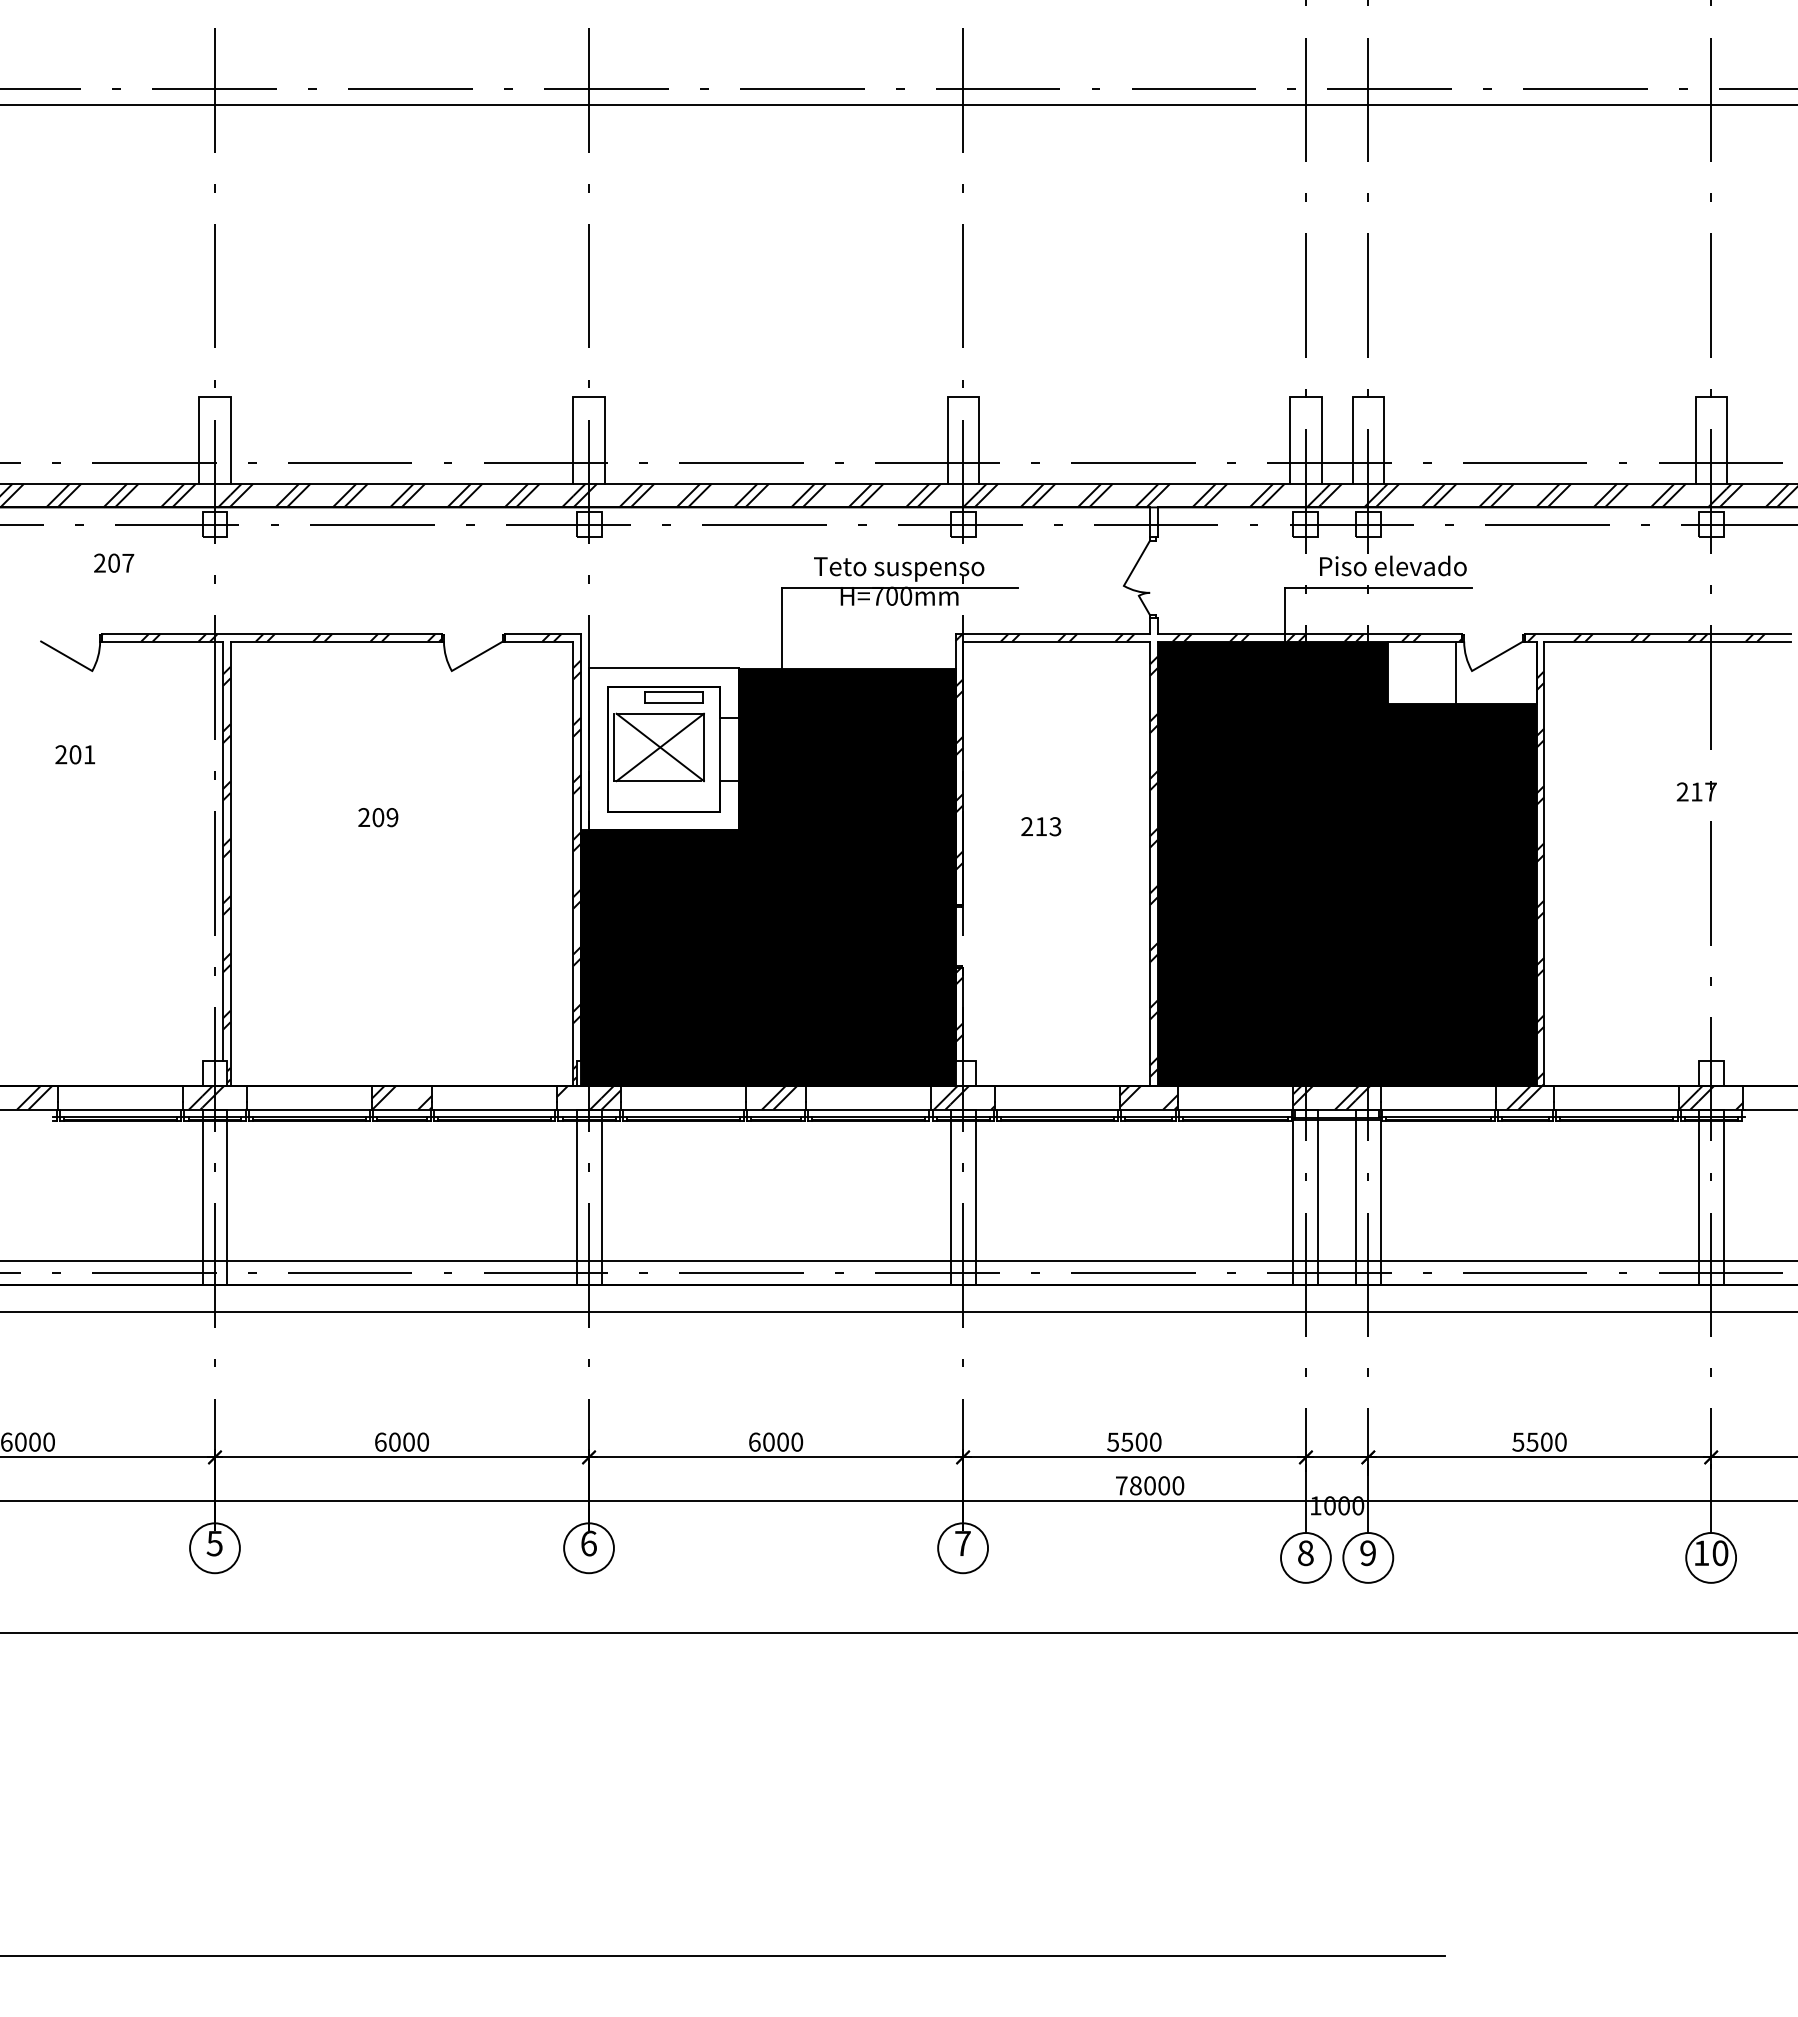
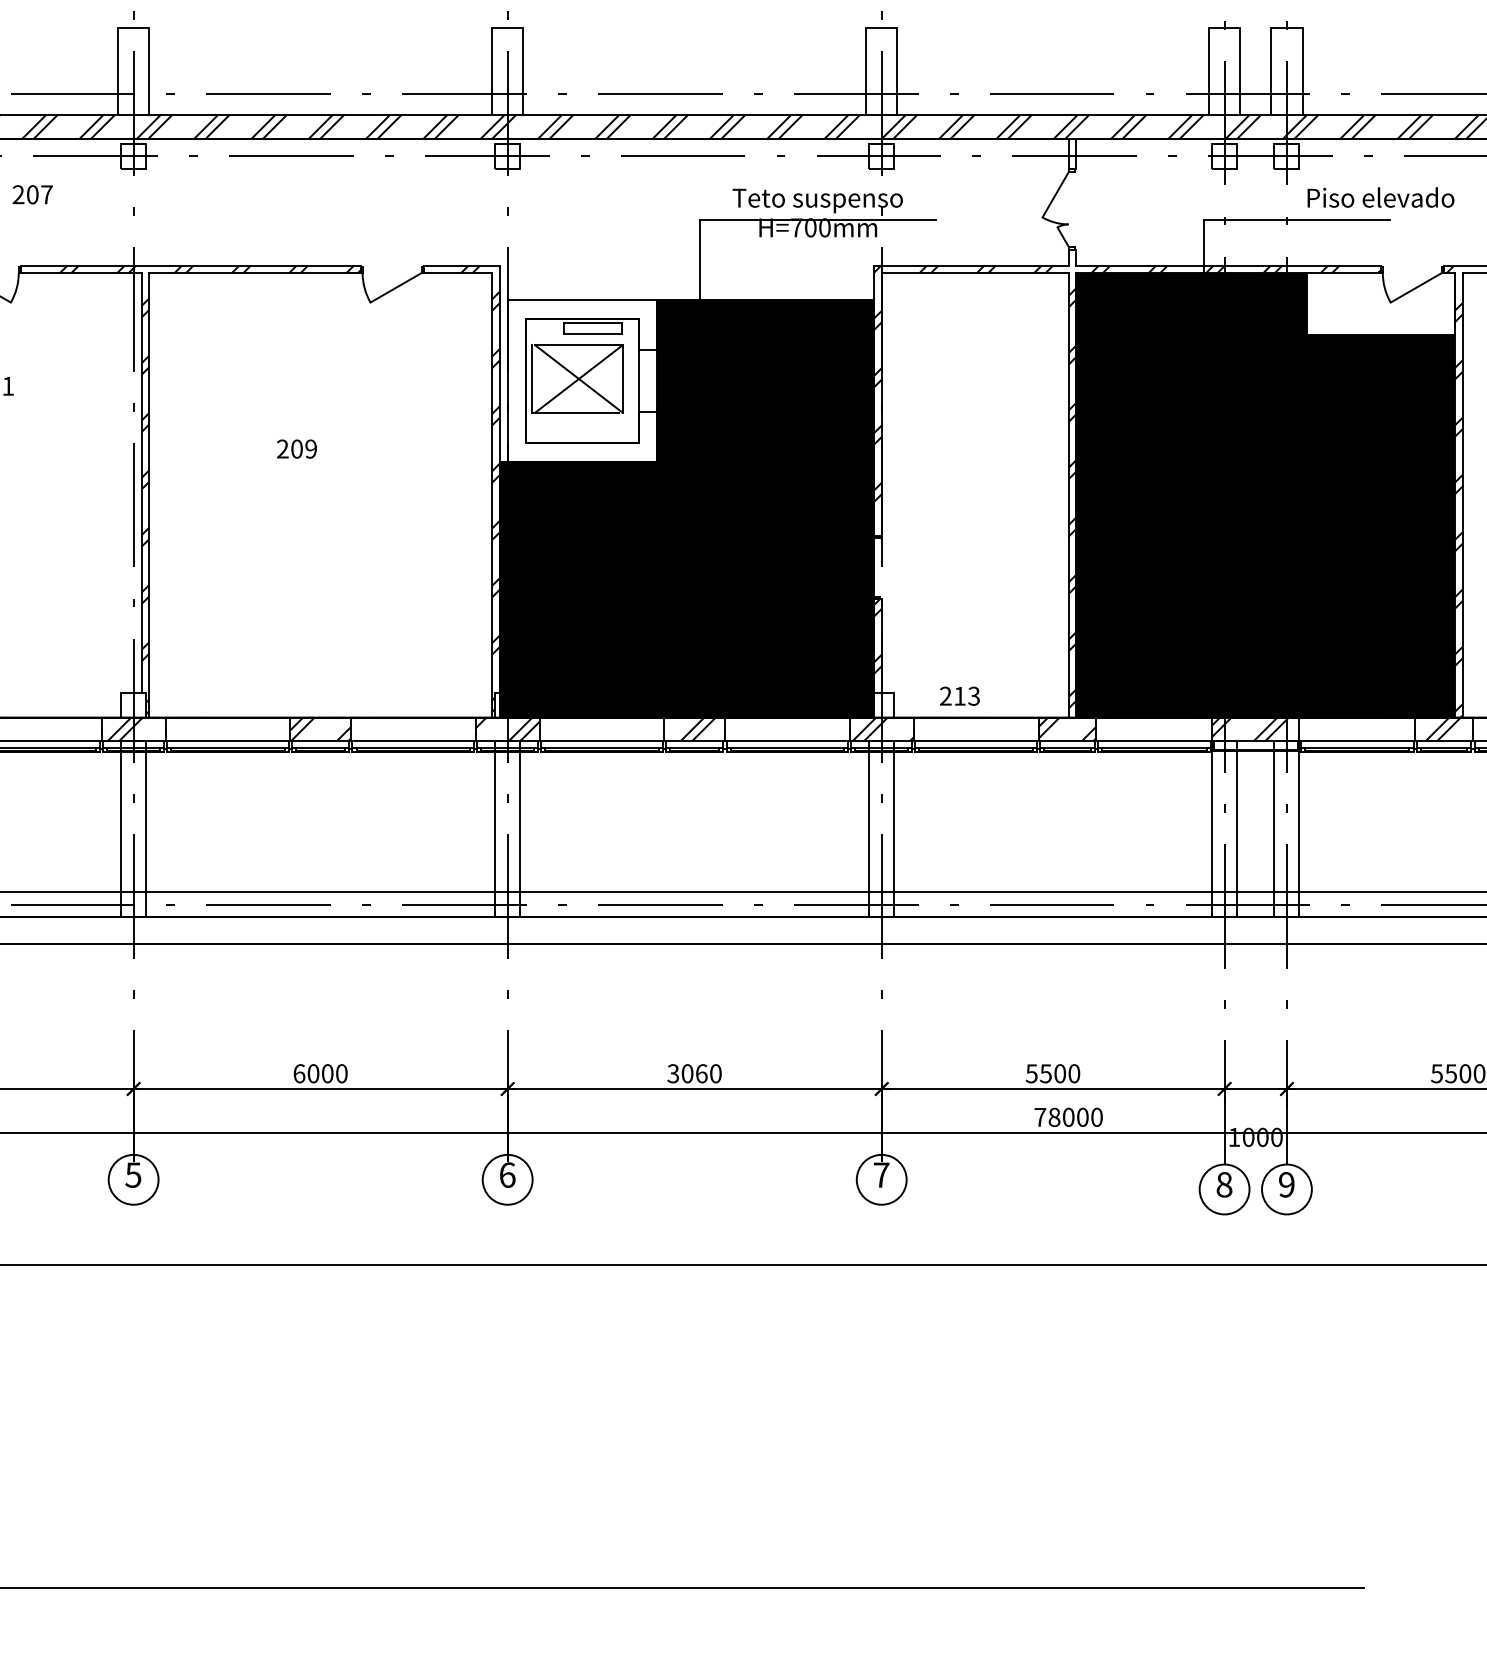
text: (1393, 565) -> (1381, 197), moved
line: (1455, 672) -> (1374, 304), removed
text: (1041, 826) -> (960, 696), moved
text: (768, 1441) -> (687, 1073), 6000 -> 3060

